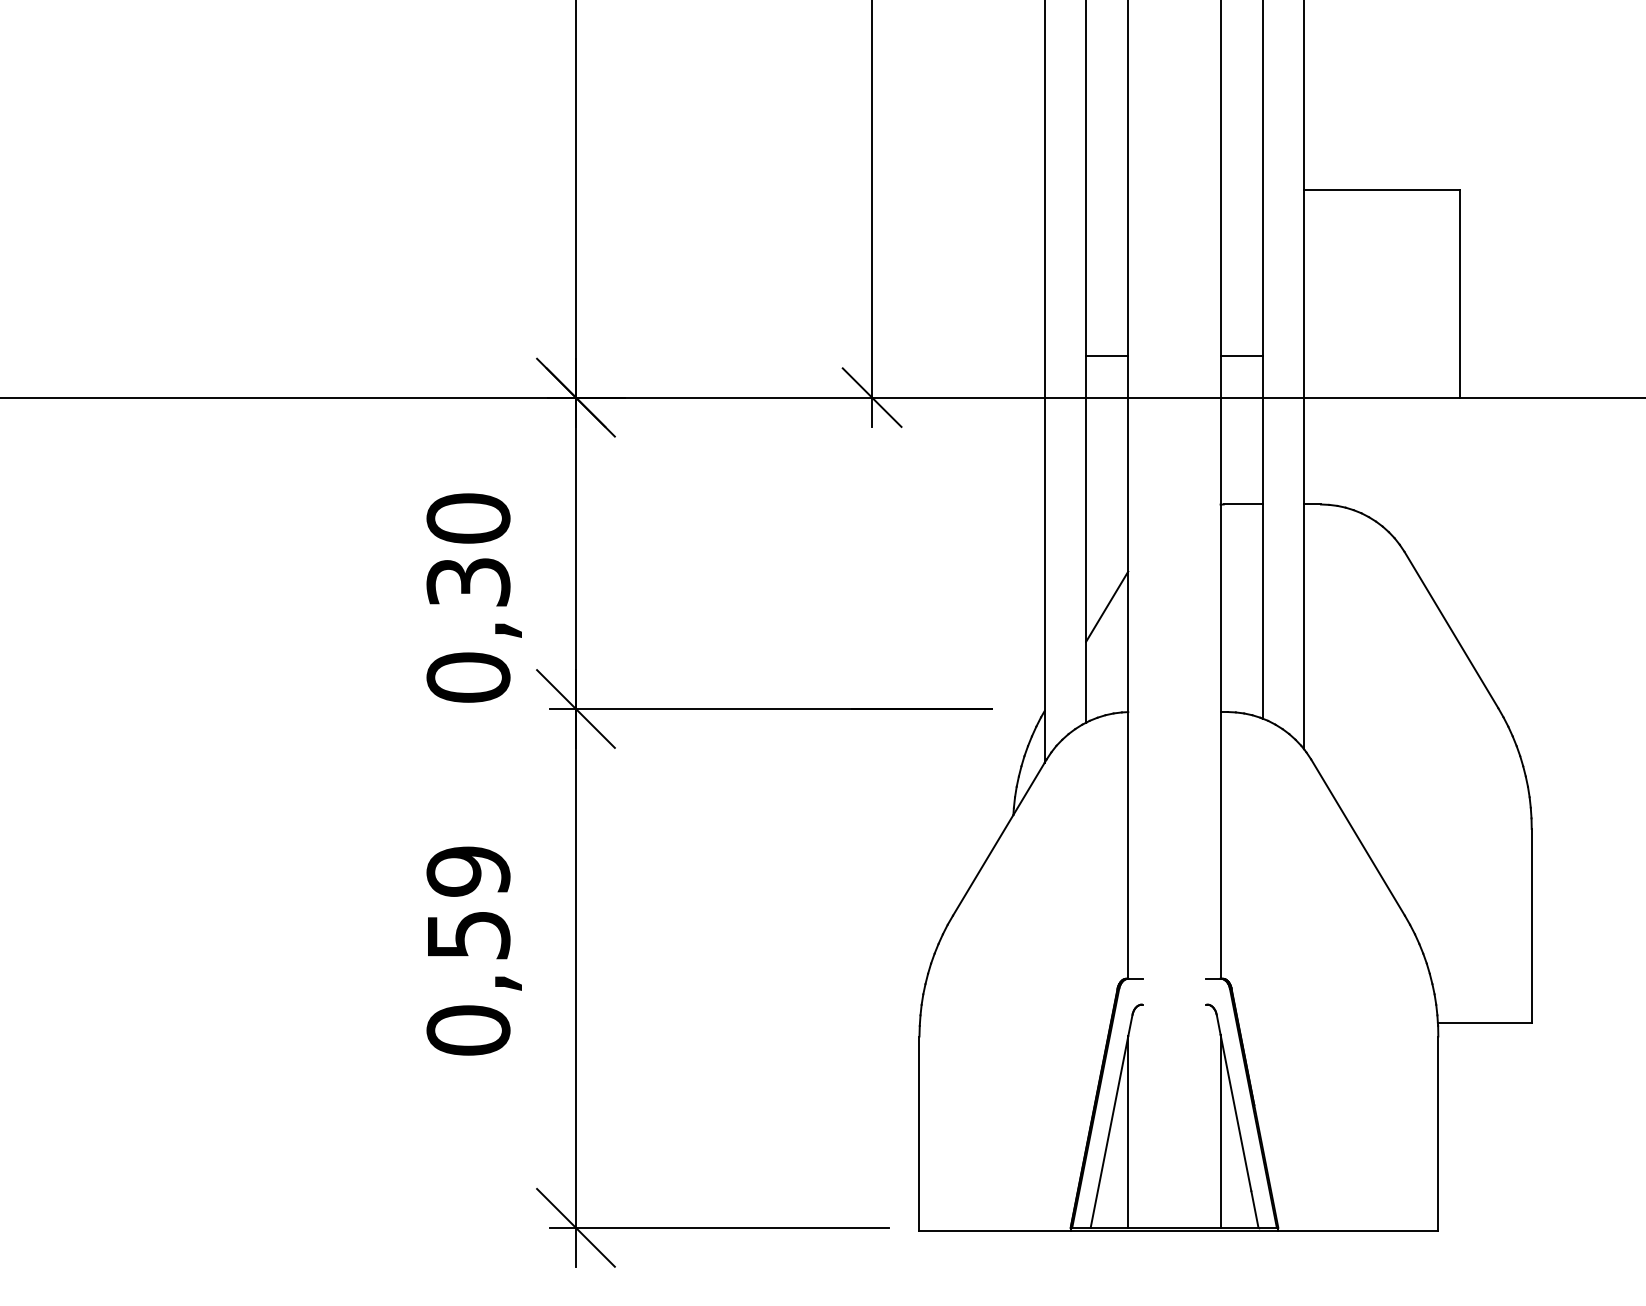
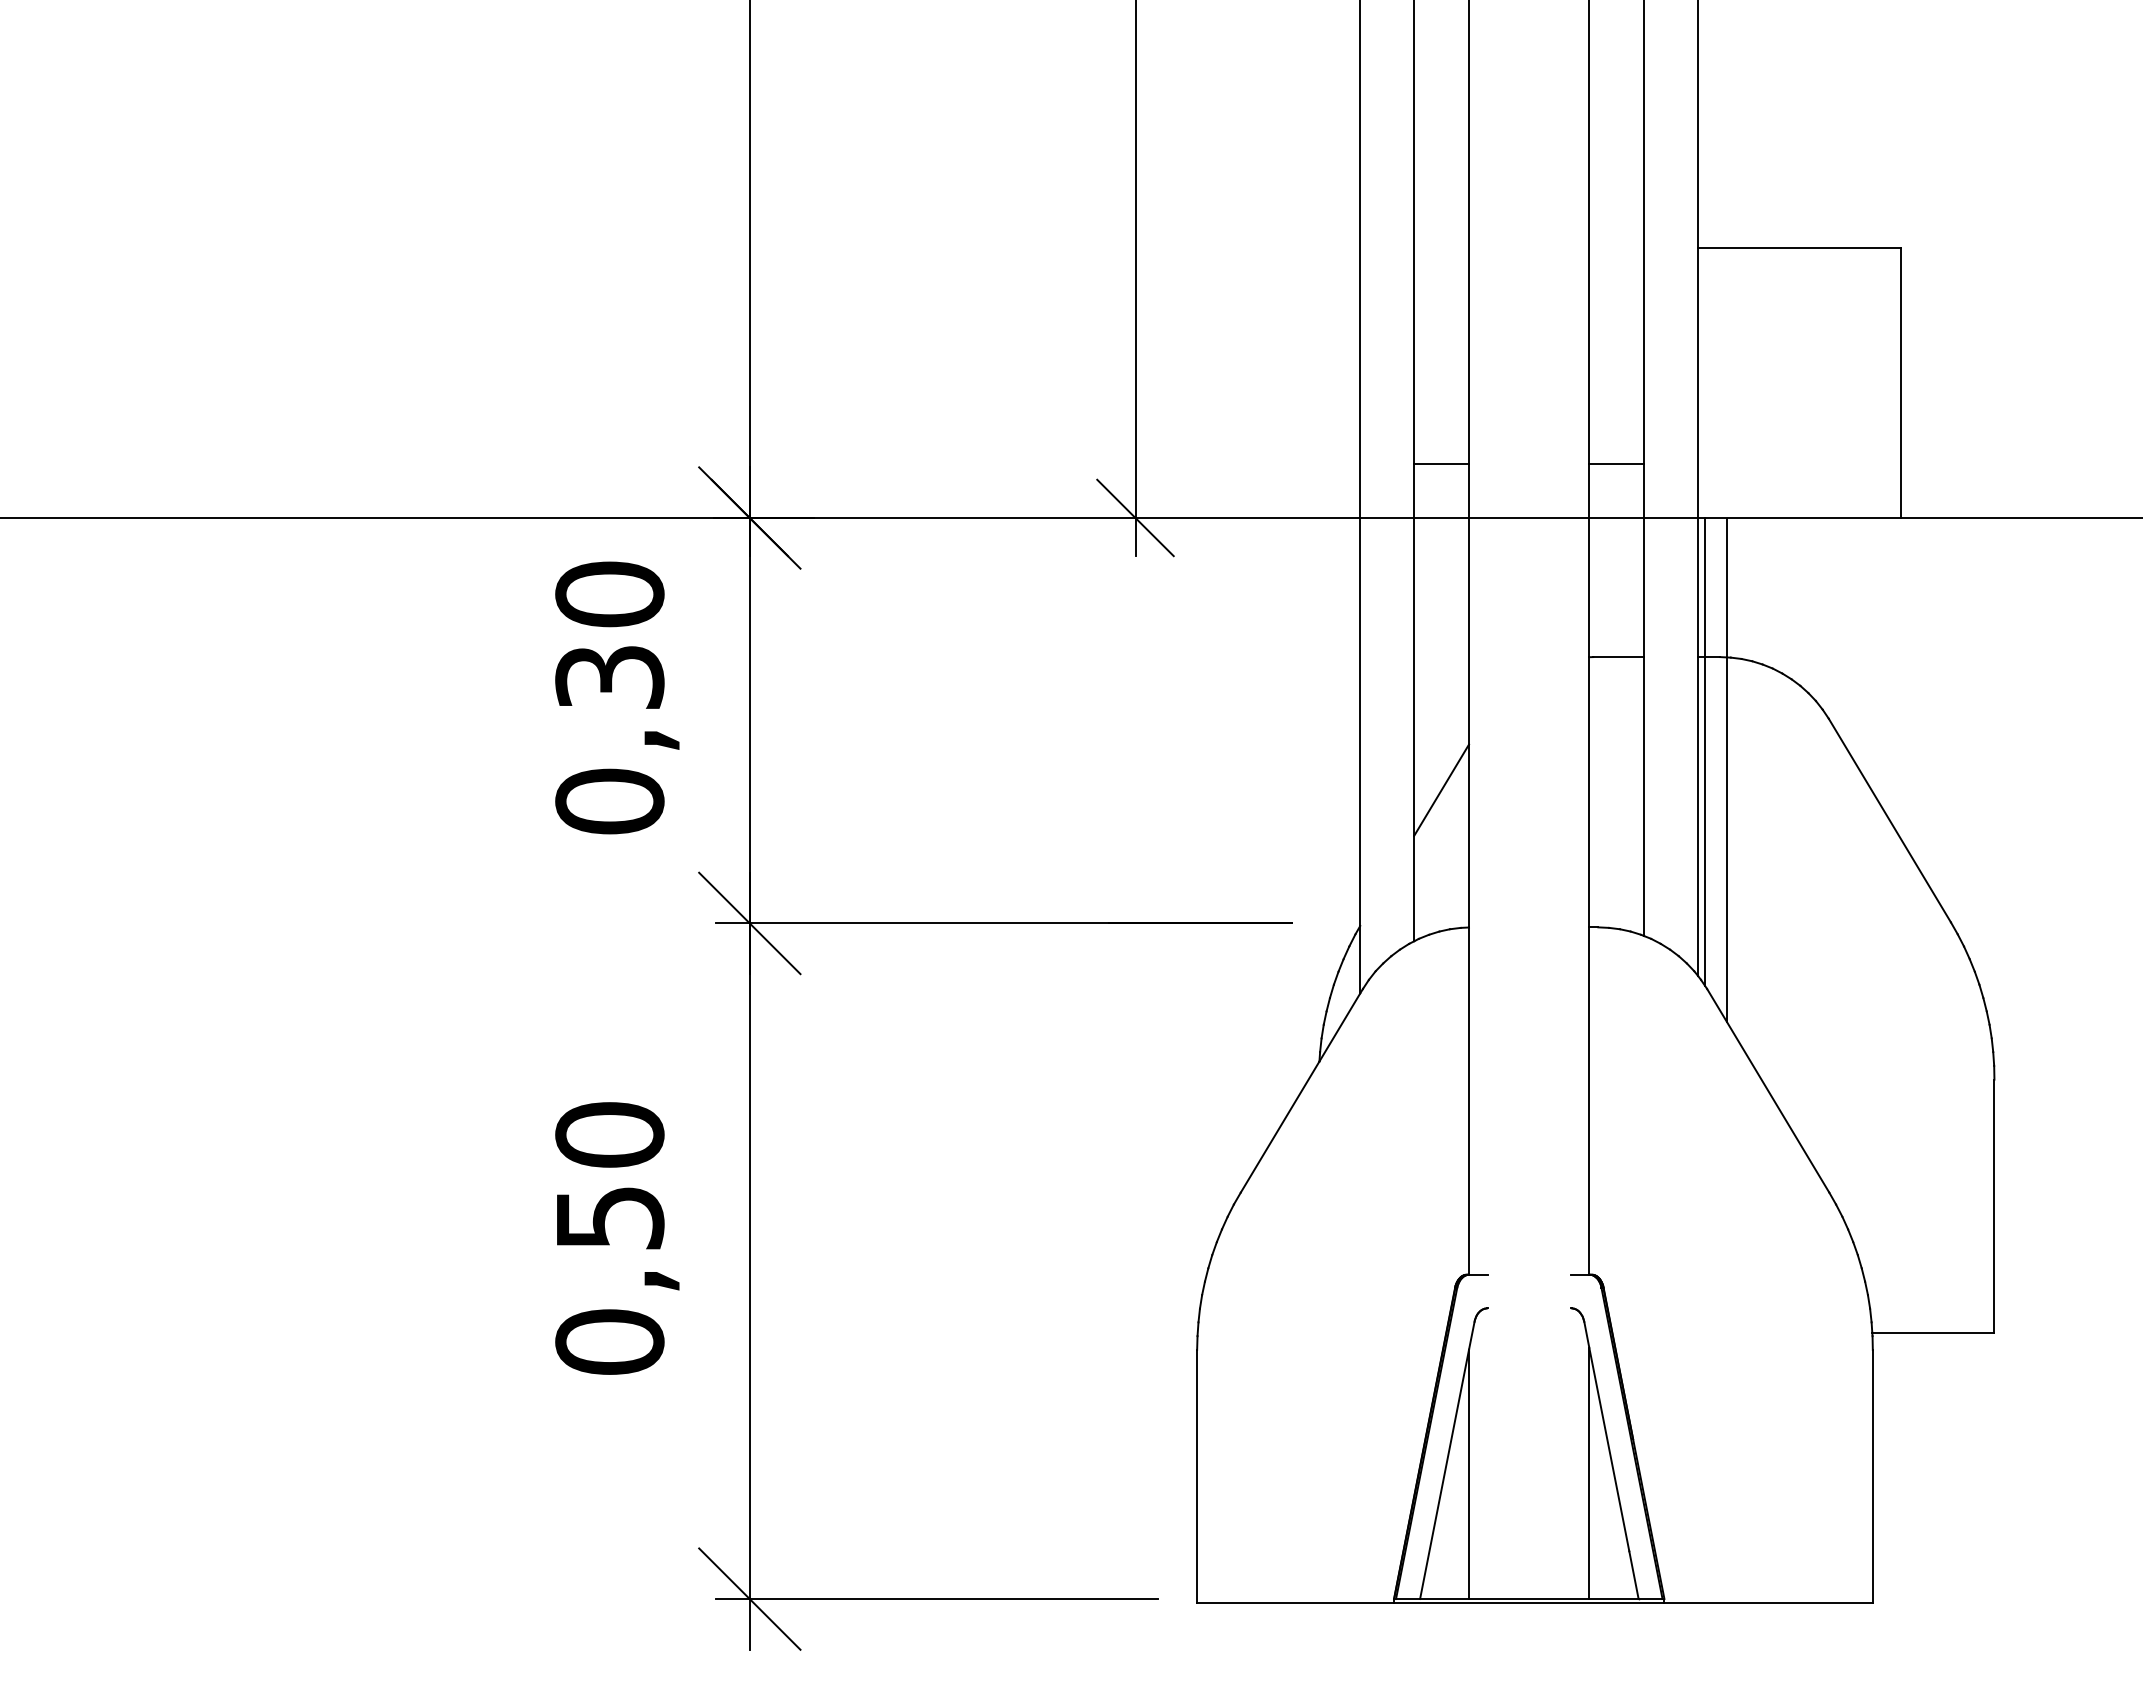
line: (1309, 577) -> (1705, 752), added
line: (1325, 590) -> (1726, 769), added
text: (474, 597) -> (617, 697), moved
text: (468, 871) -> (609, 1135), 0,59 -> 0,50

